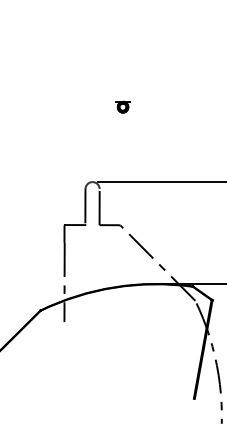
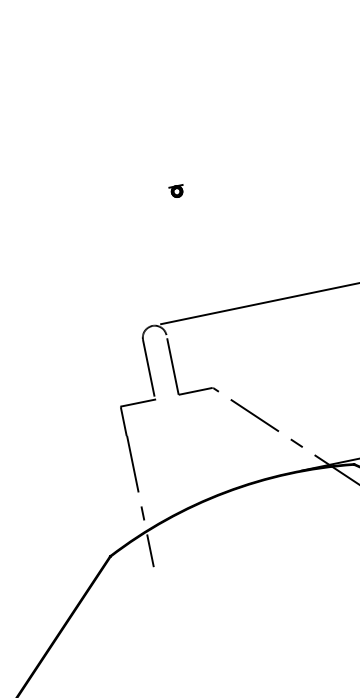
part: (122, 106) -> (175, 190), size x0.6

